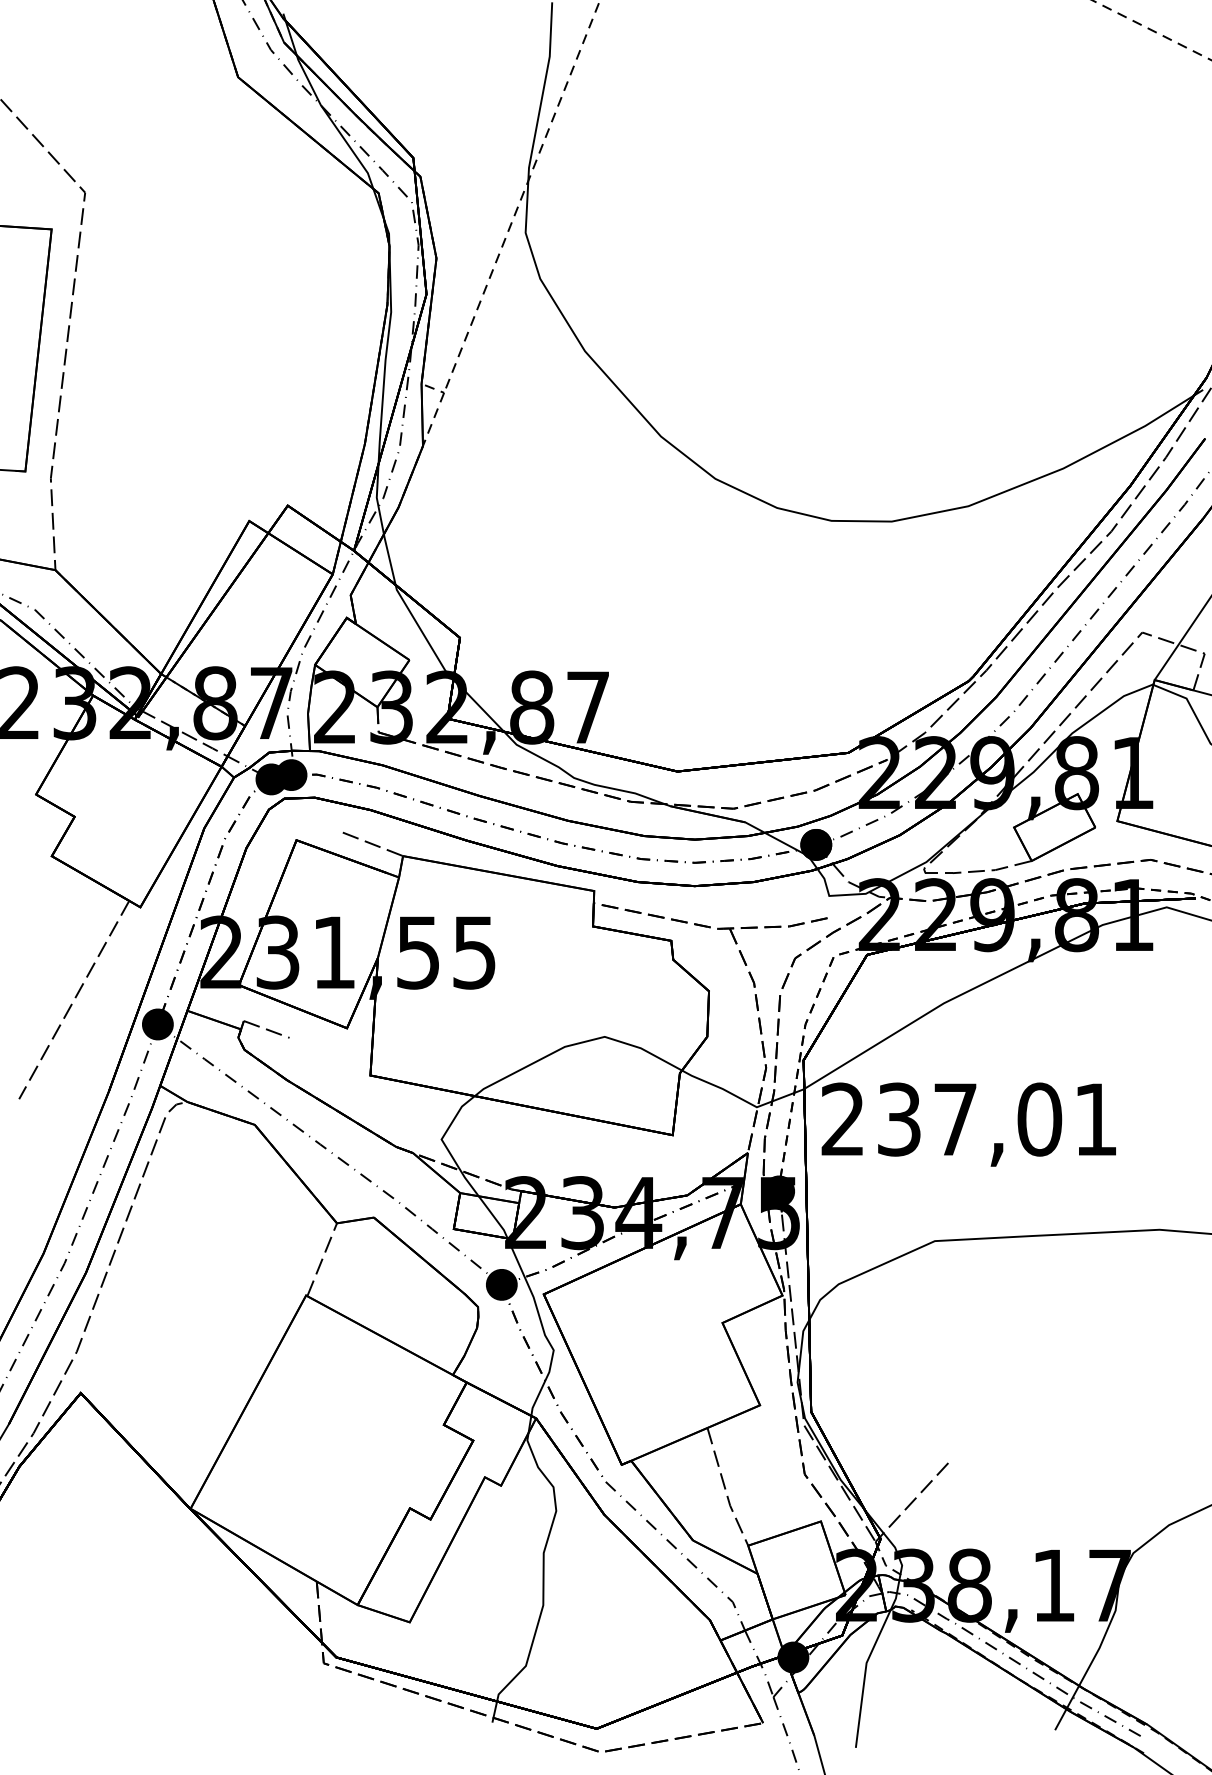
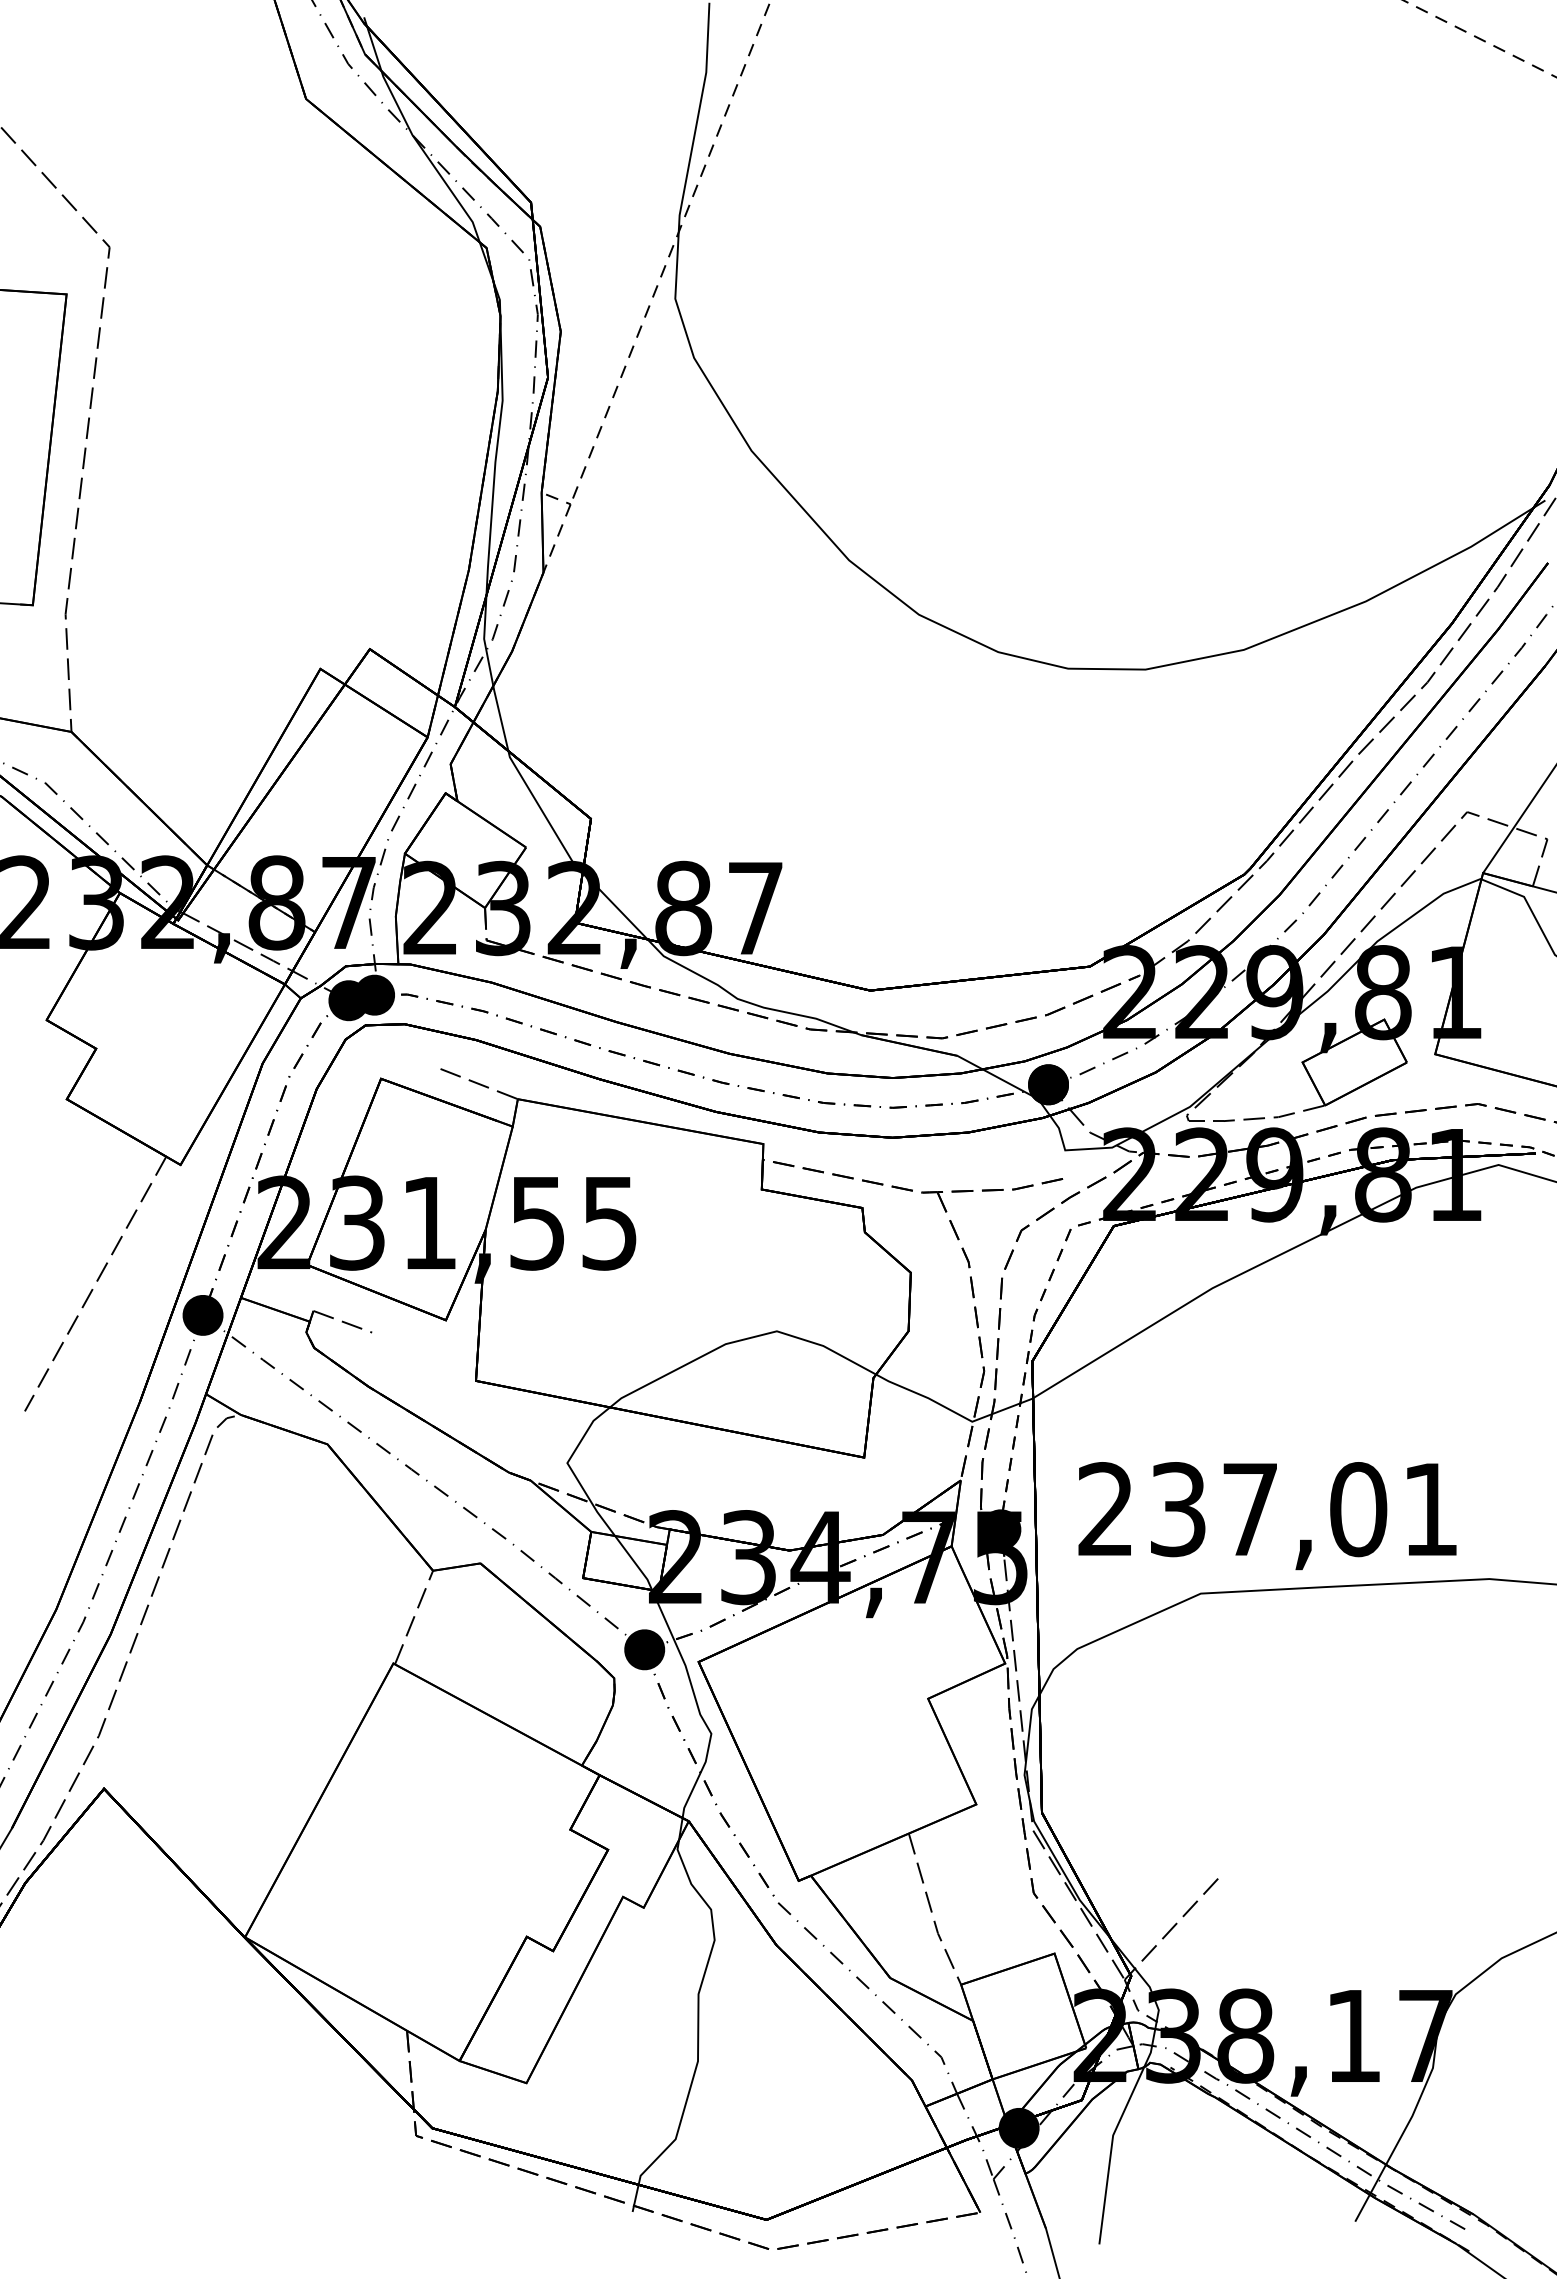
text: (968, 1125) -> (1267, 1516), moved

